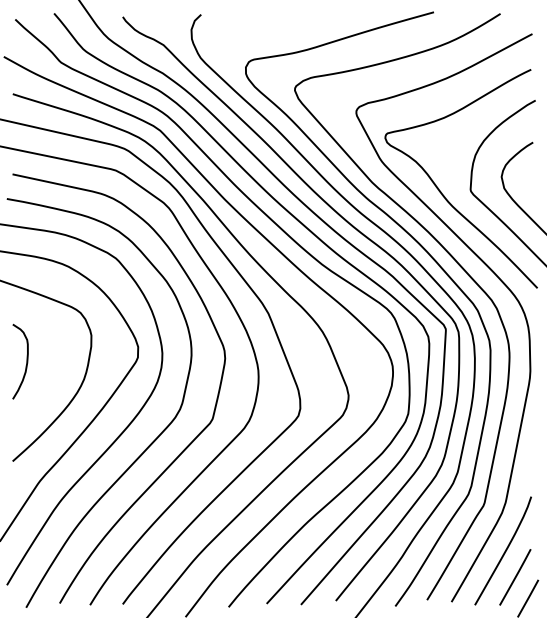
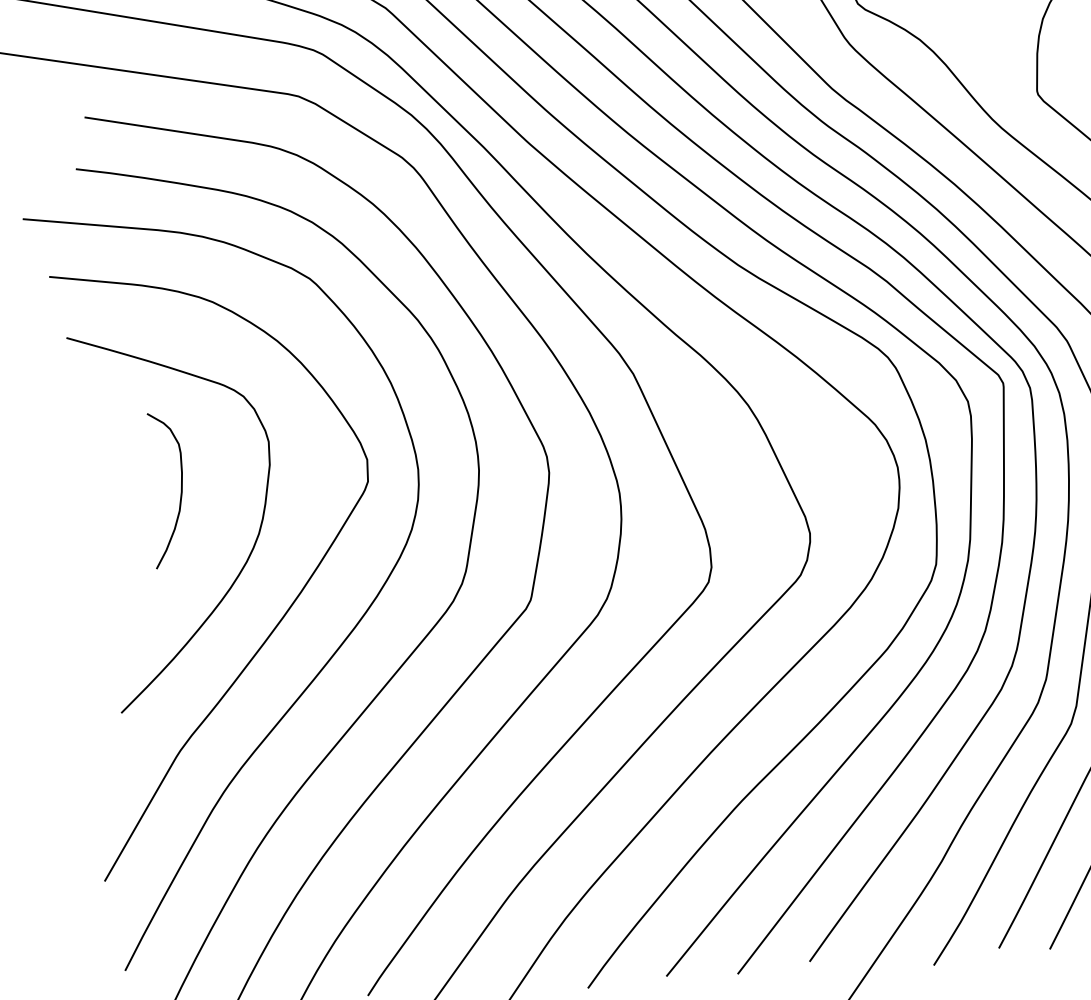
curve: (26, 361) -> (180, 488), moved

